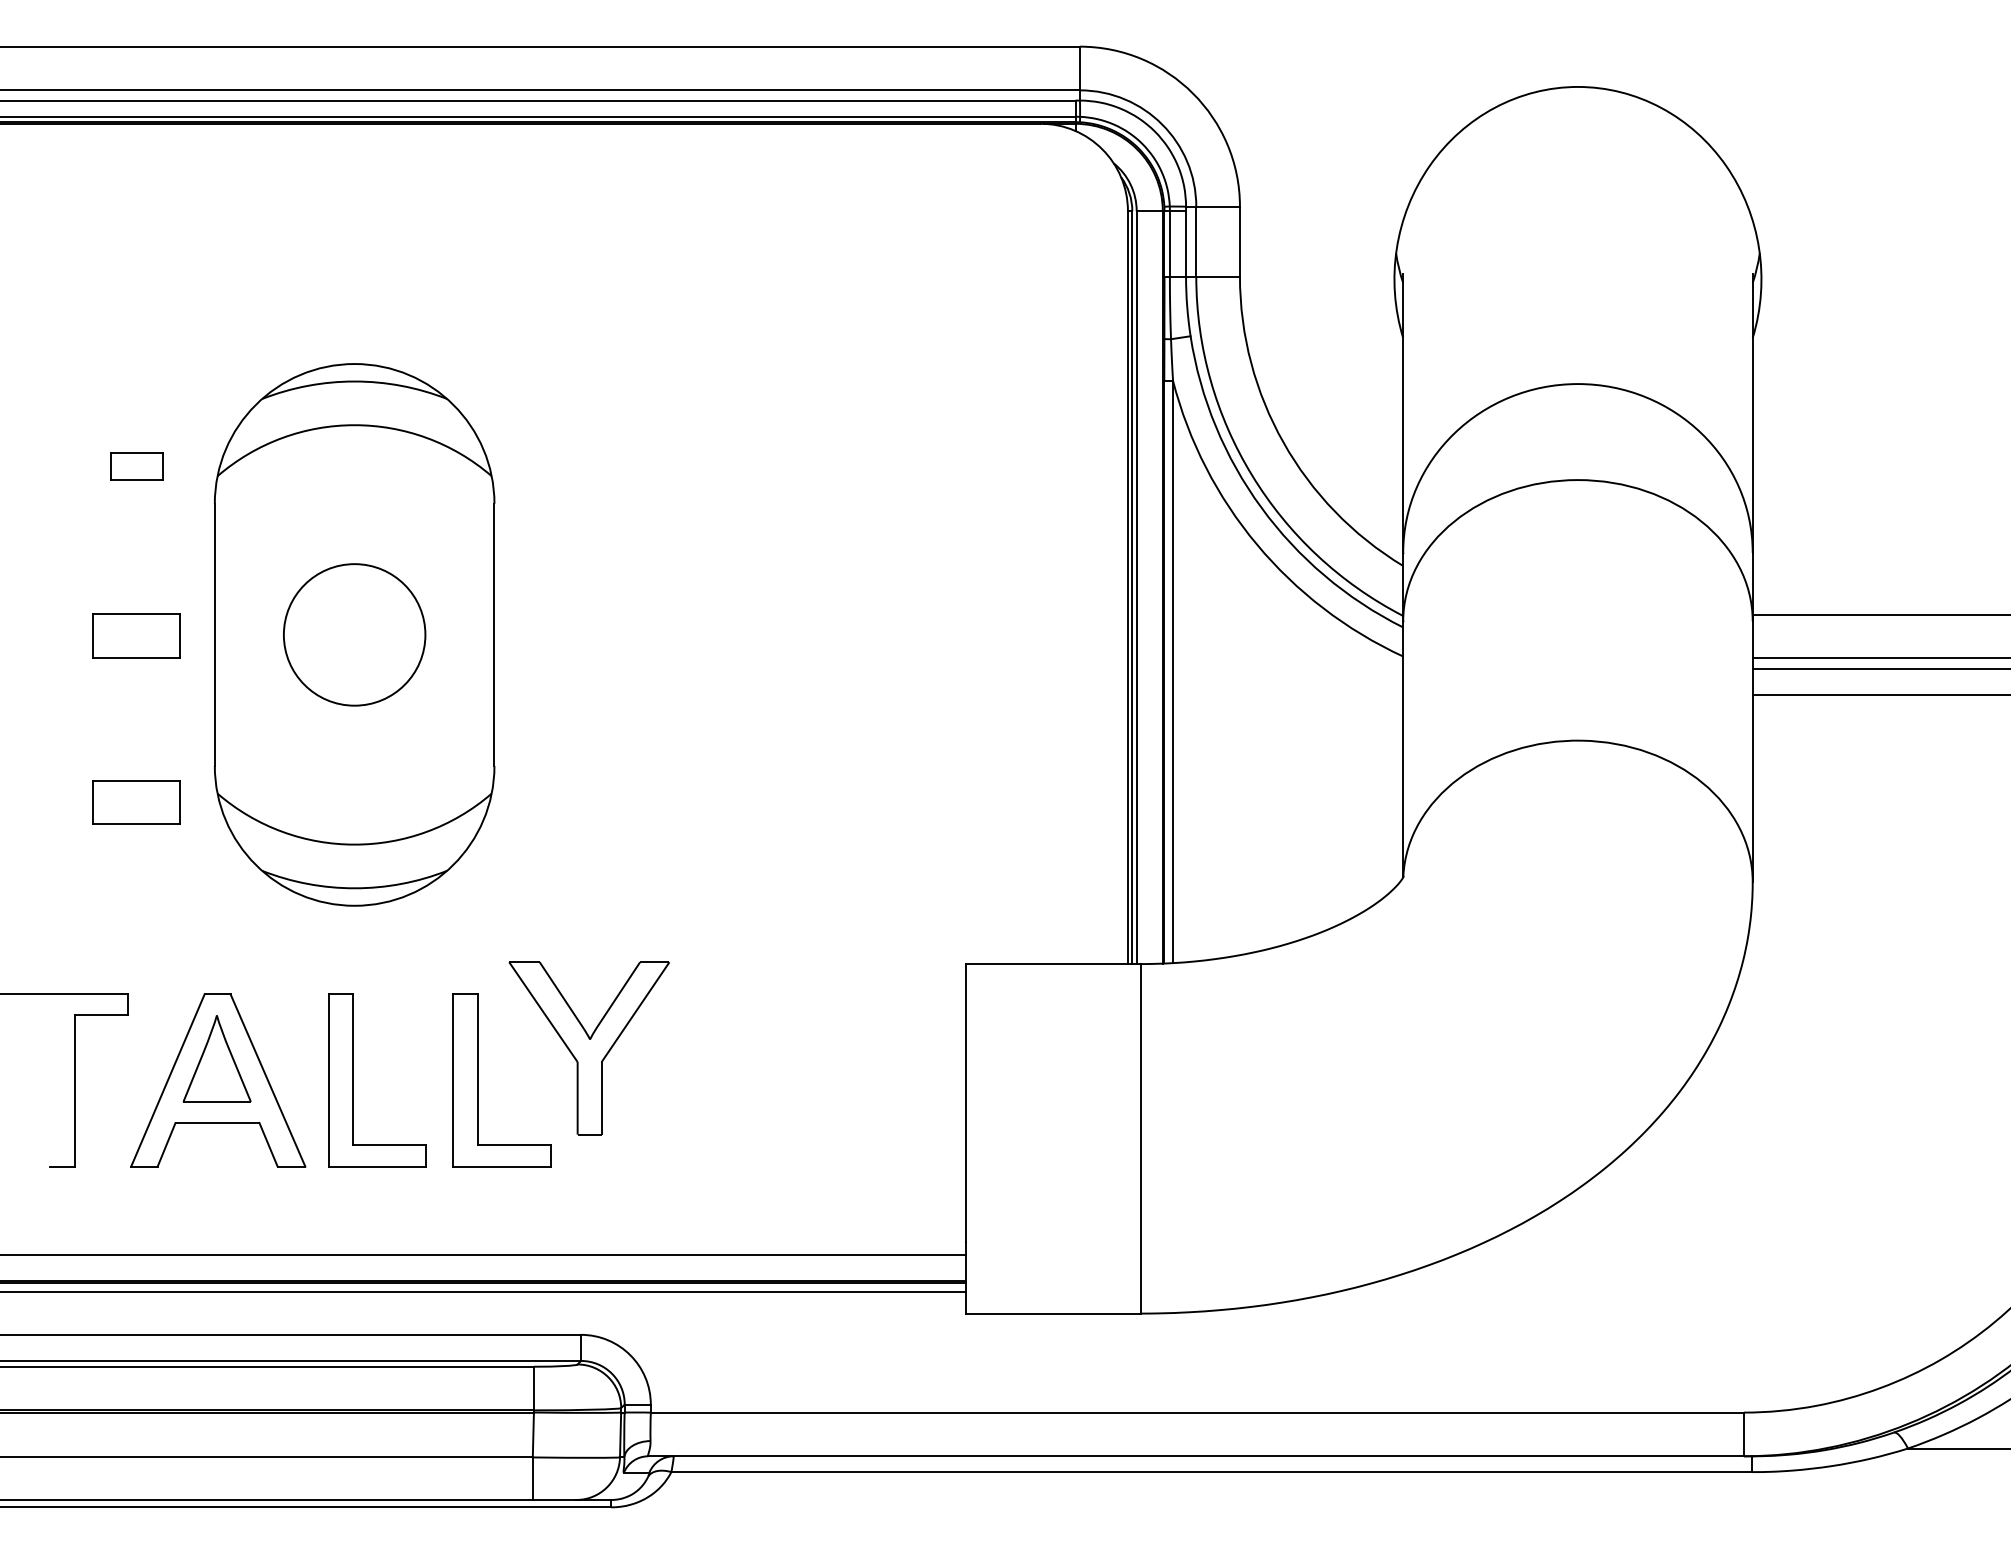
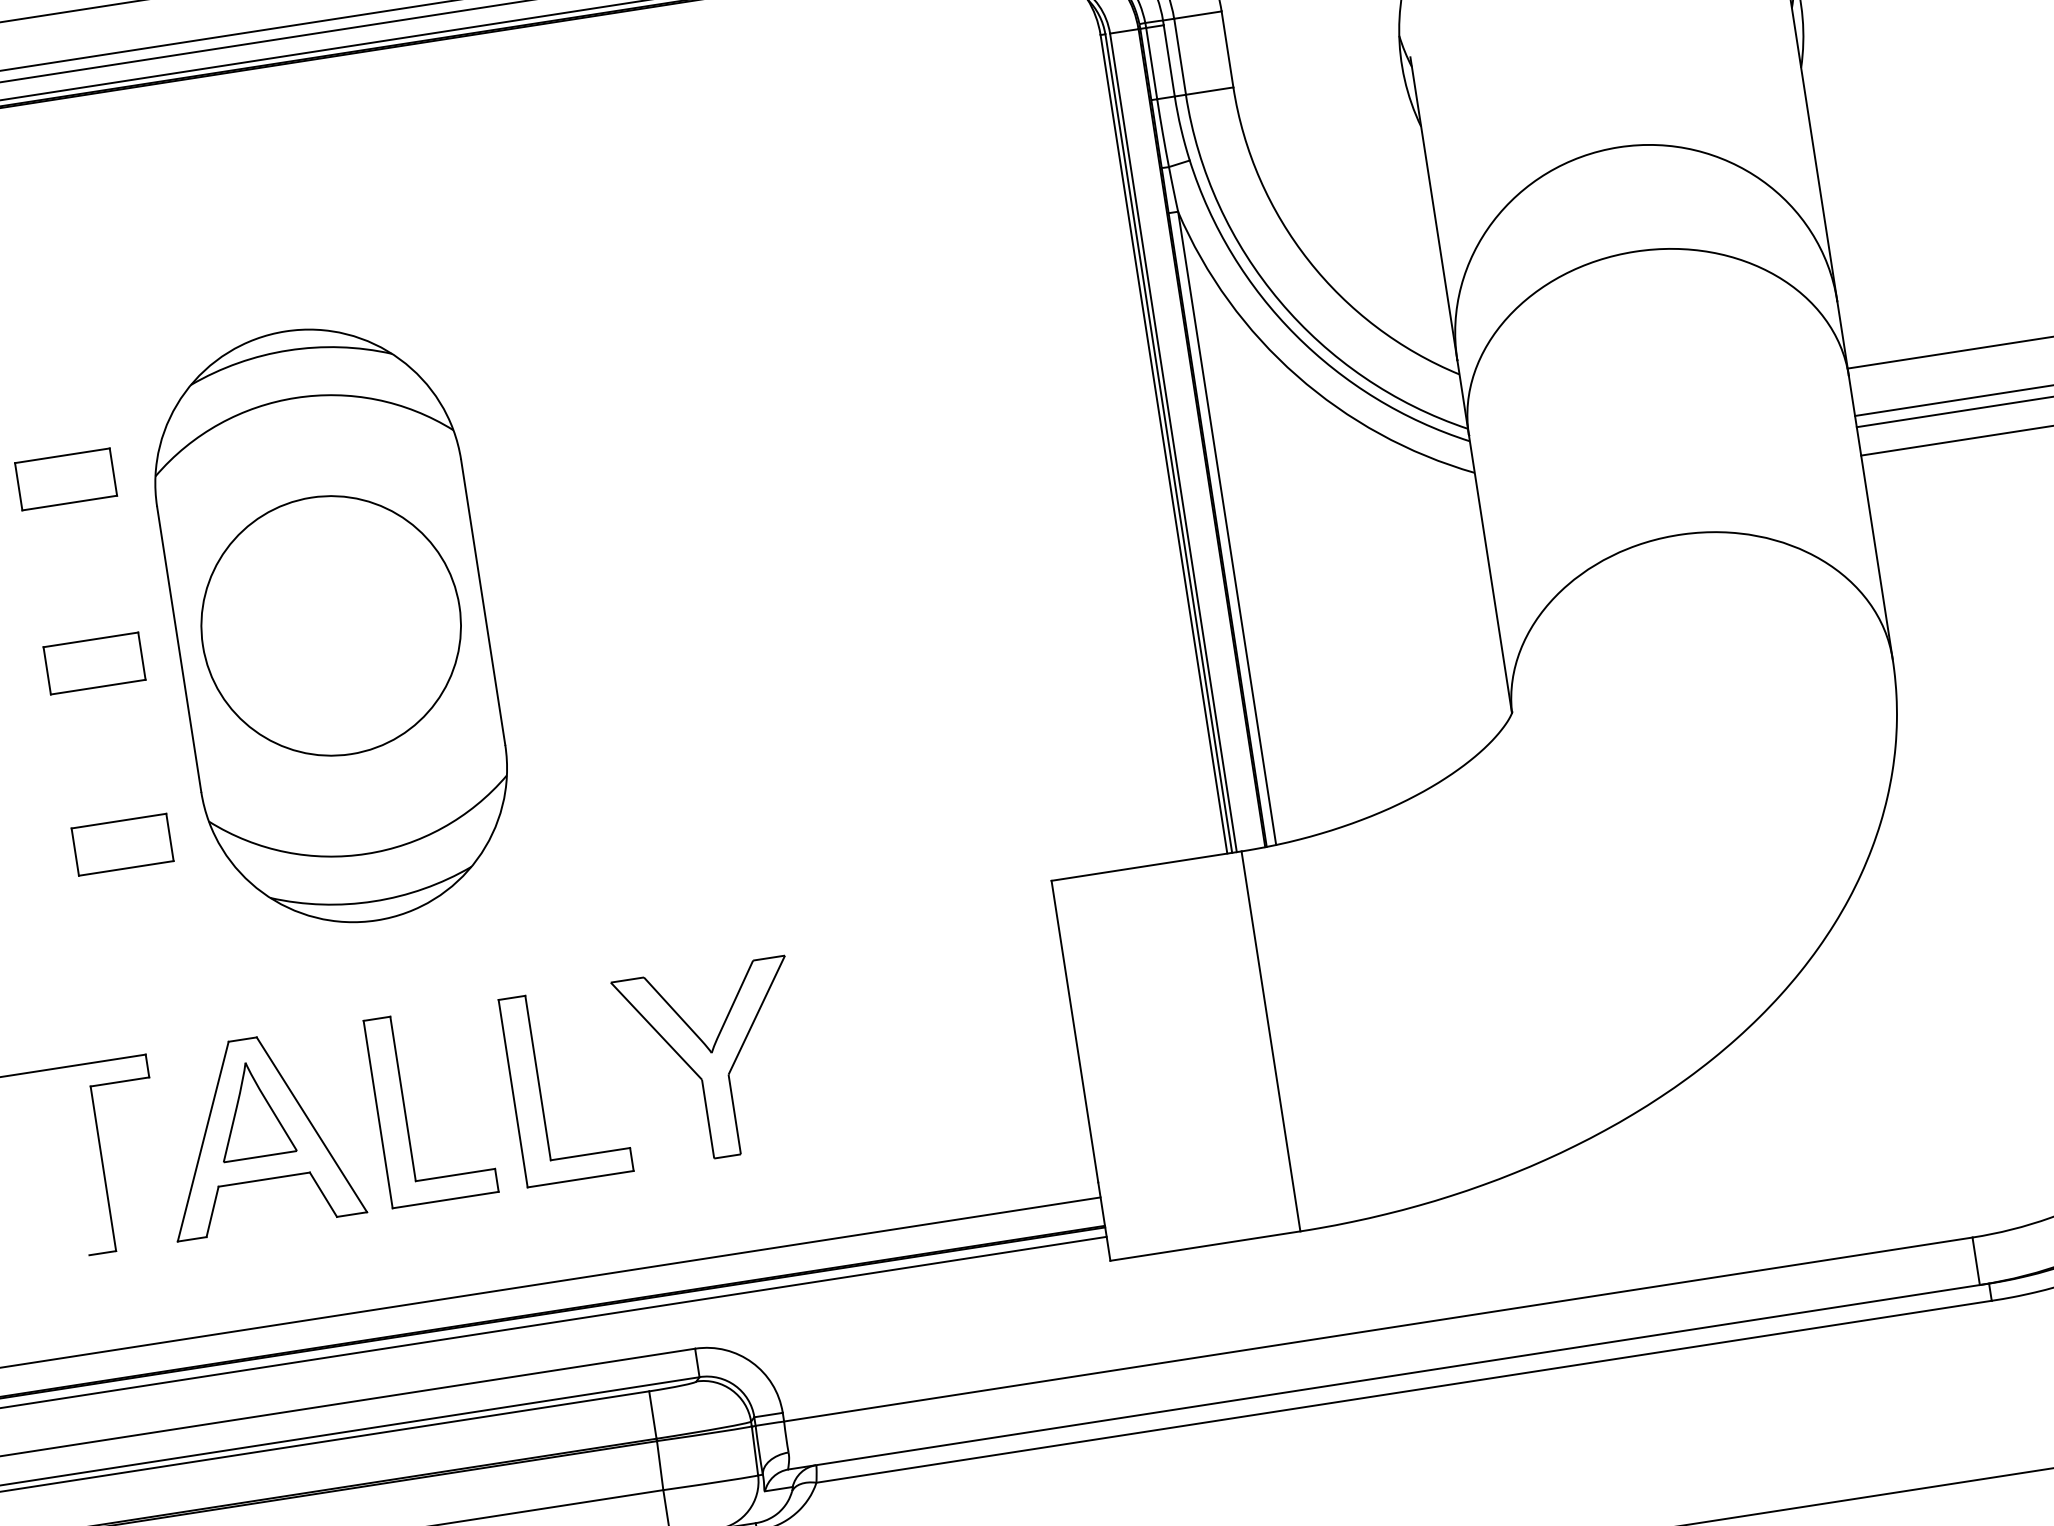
part: (136, 466) -> (65, 479), size x1.67
circle: (354, 634) -> (330, 625), size x1.67
part: (588, 1048) -> (711, 1063), moved

